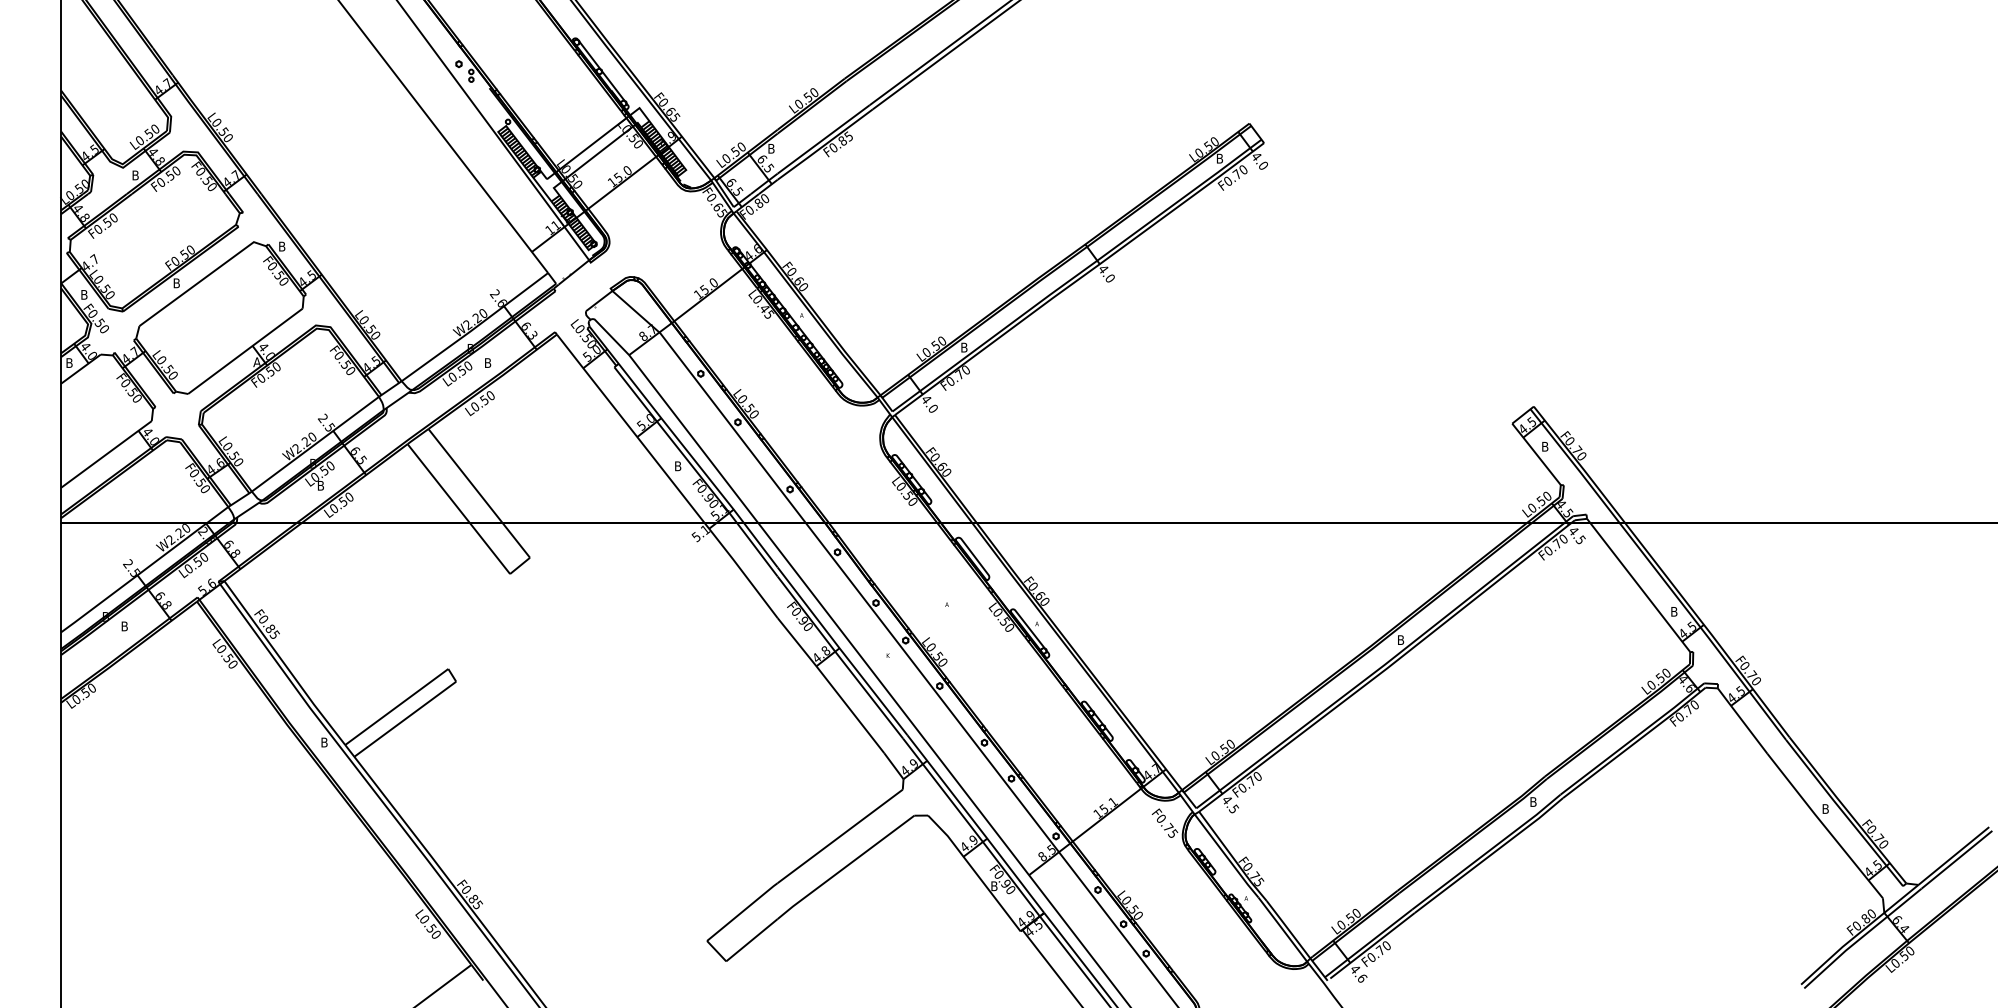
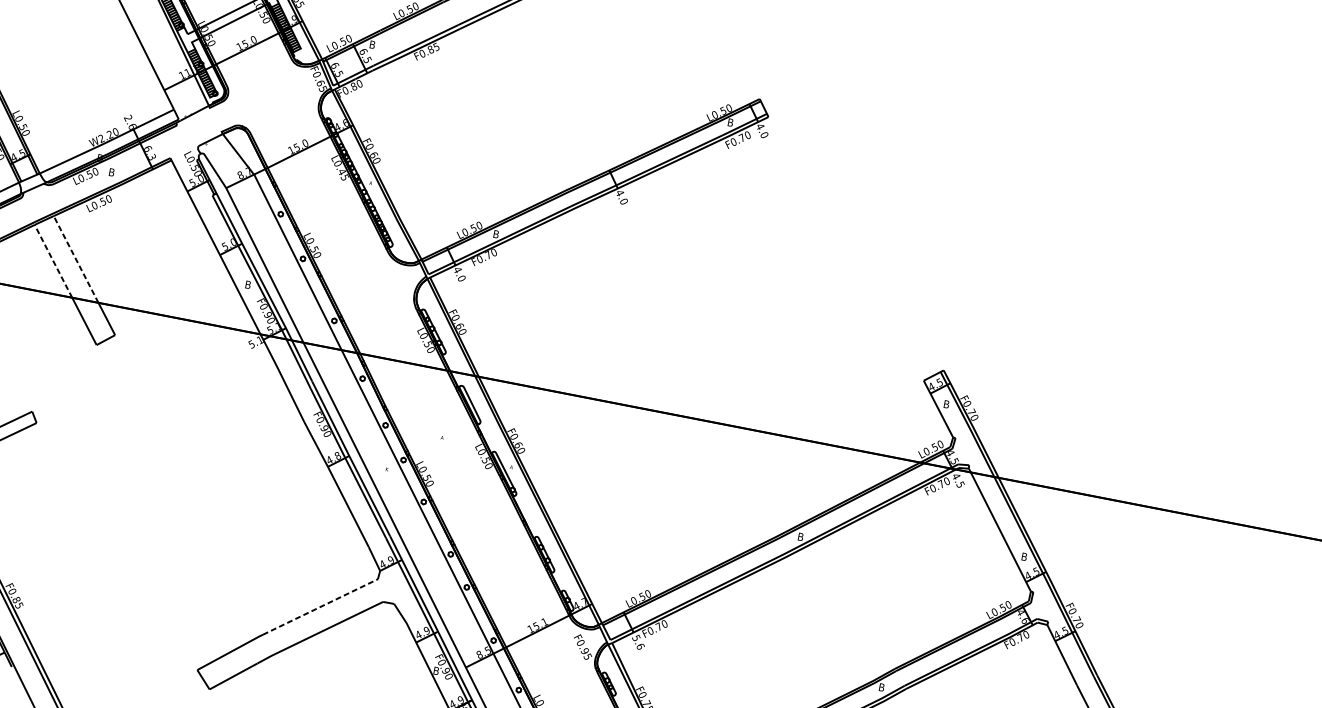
line: (465, 475) -> (76, 259), solid -> dashed
line: (438, 483) -> (53, 261), solid -> dashed
text: (1230, 804) -> (638, 642), 4.5 -> 5.6
text: (1168, 826) -> (585, 650), F0.75 -> F0.95
line: (840, 836) -> (320, 607), solid -> dashed

